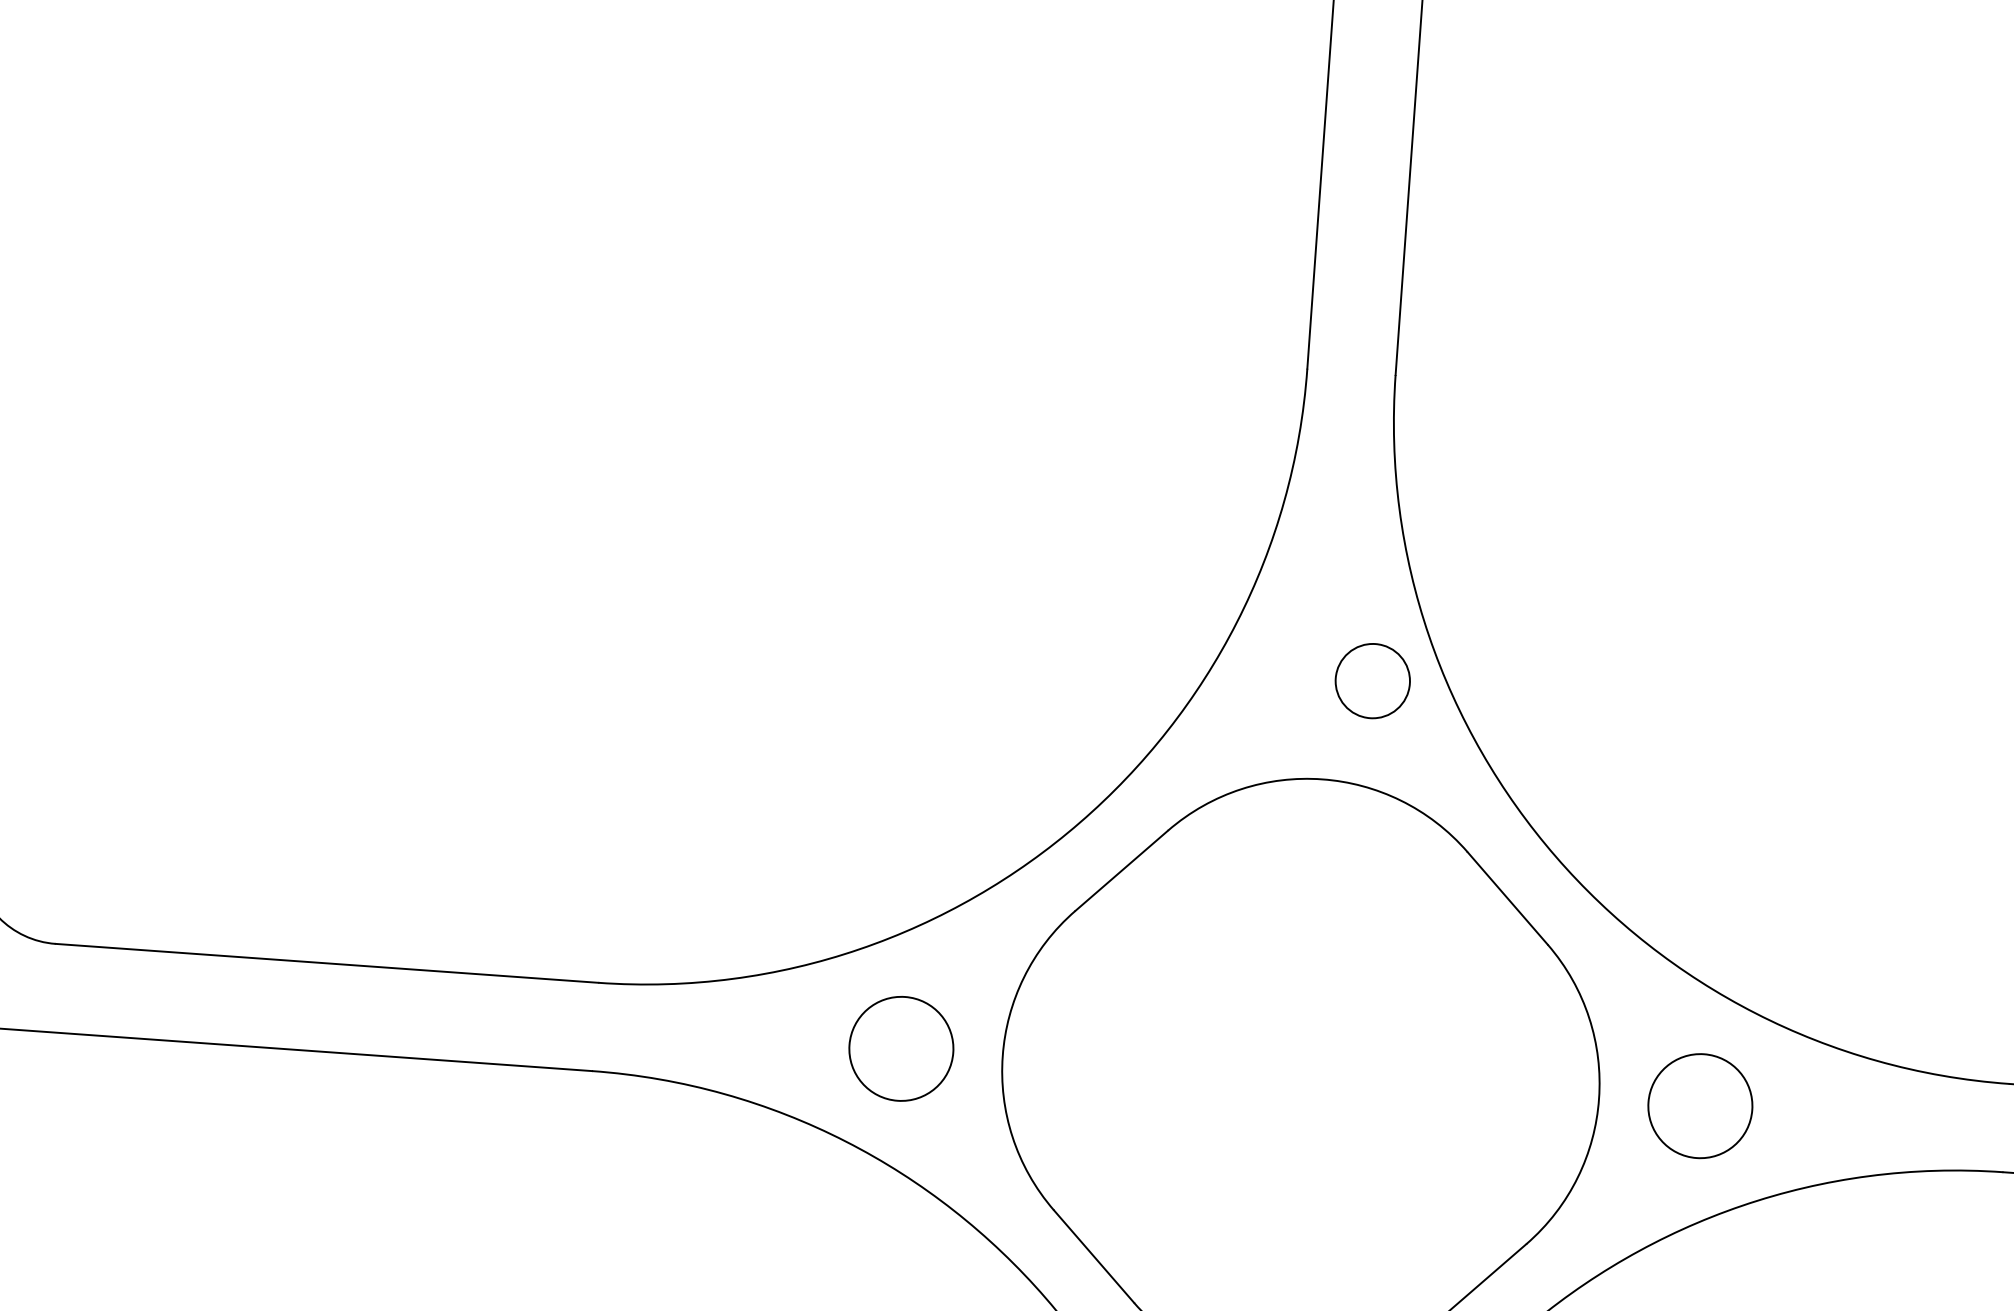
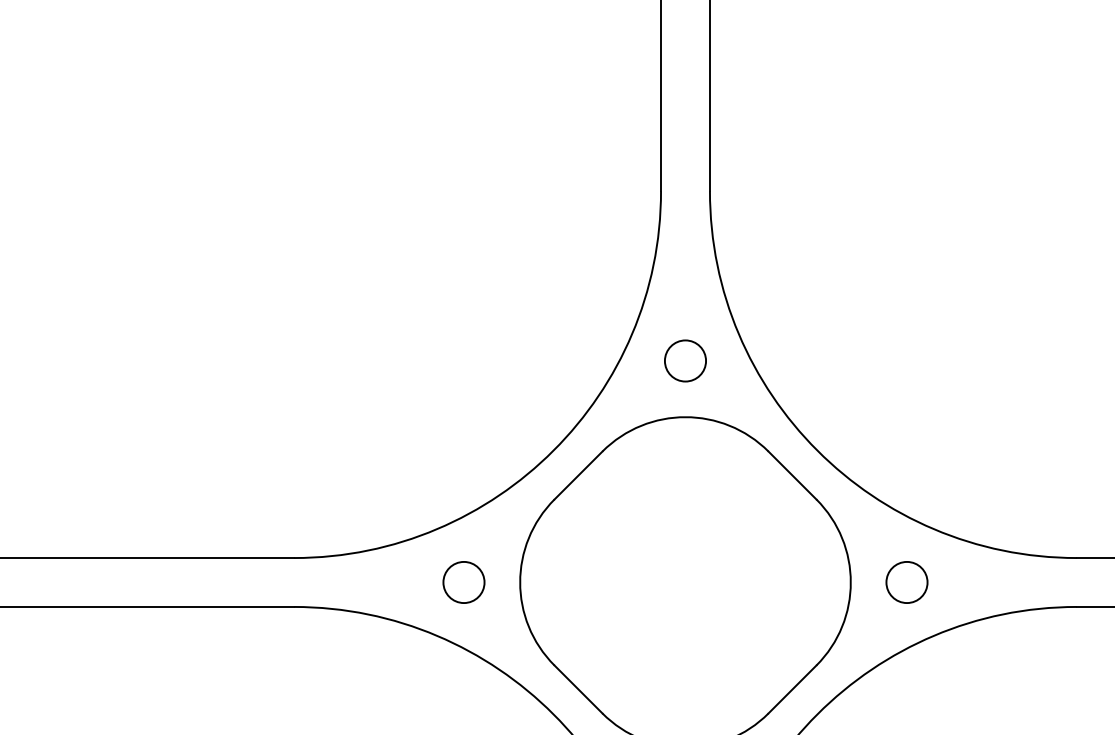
circle: (1372, 680) -> (685, 360), moved
circle: (900, 1048) -> (463, 582), size x0.71
circle: (1699, 1106) -> (906, 582), size x0.71

